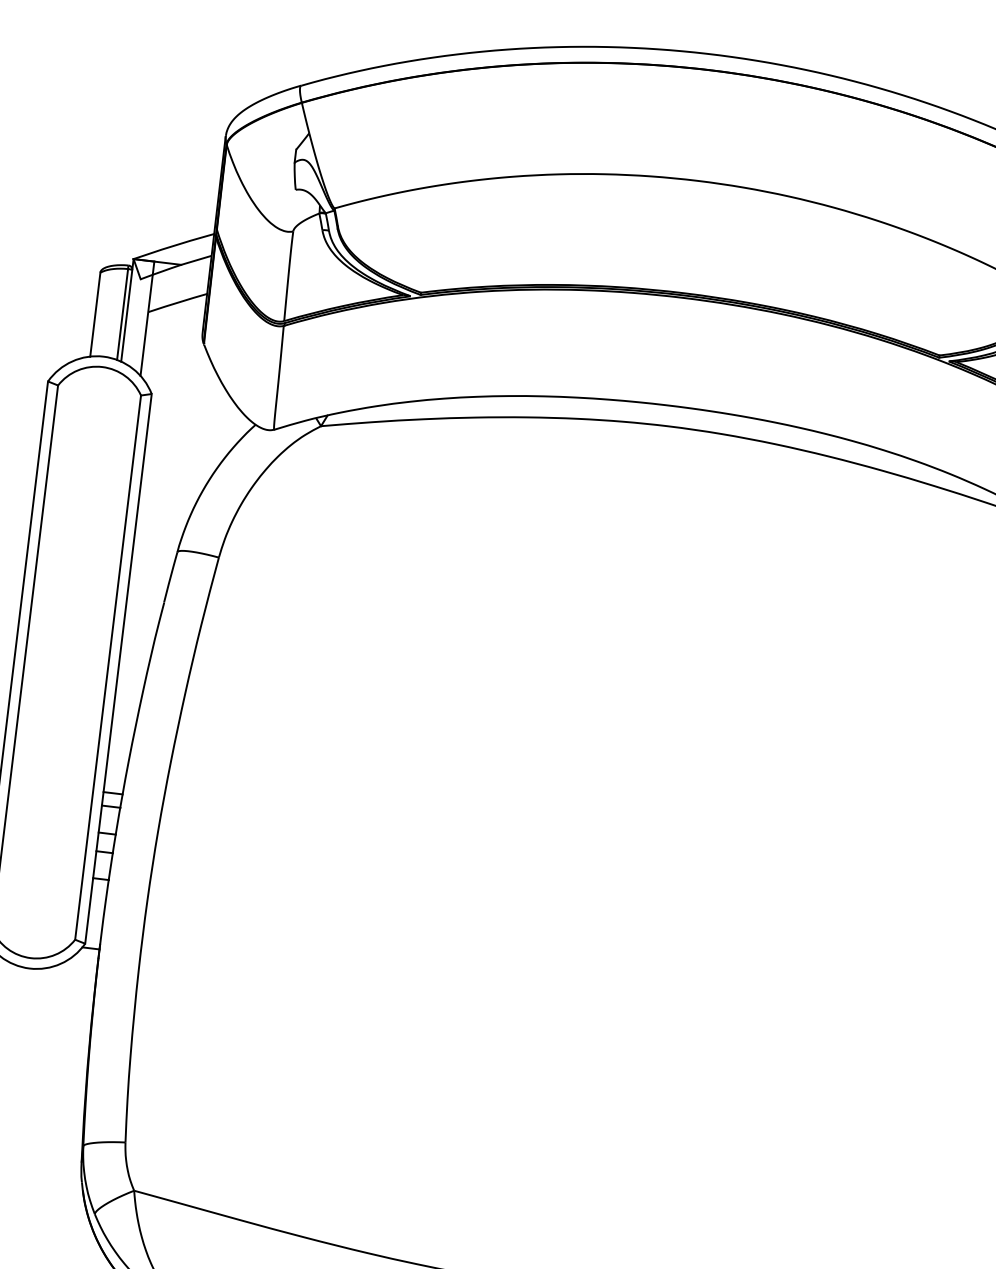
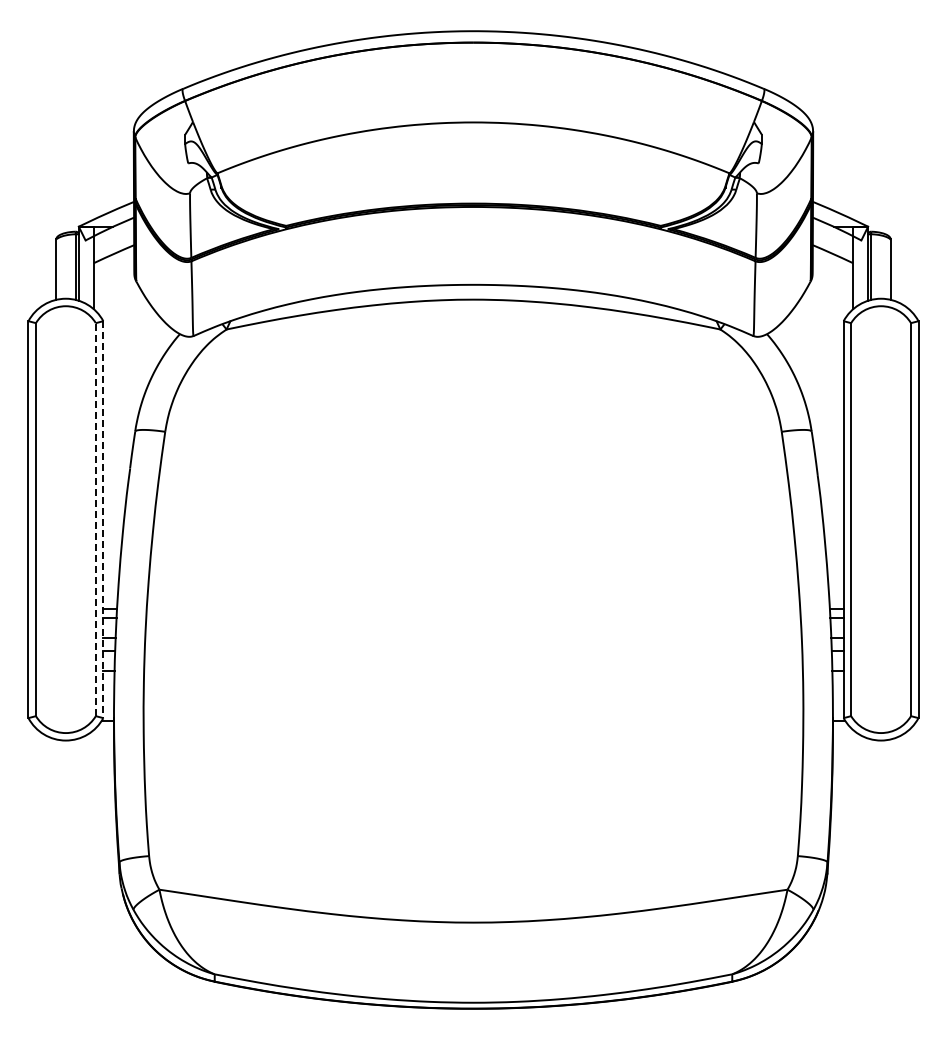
line: (107, 667) -> (95, 519), solid -> dashed
line: (118, 670) -> (103, 520), solid -> dashed

